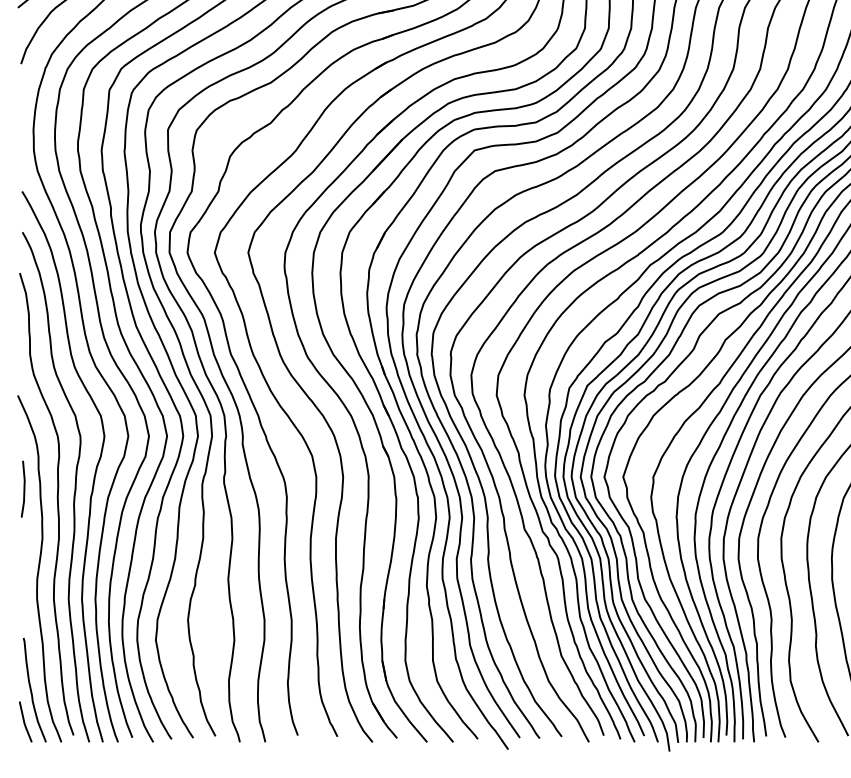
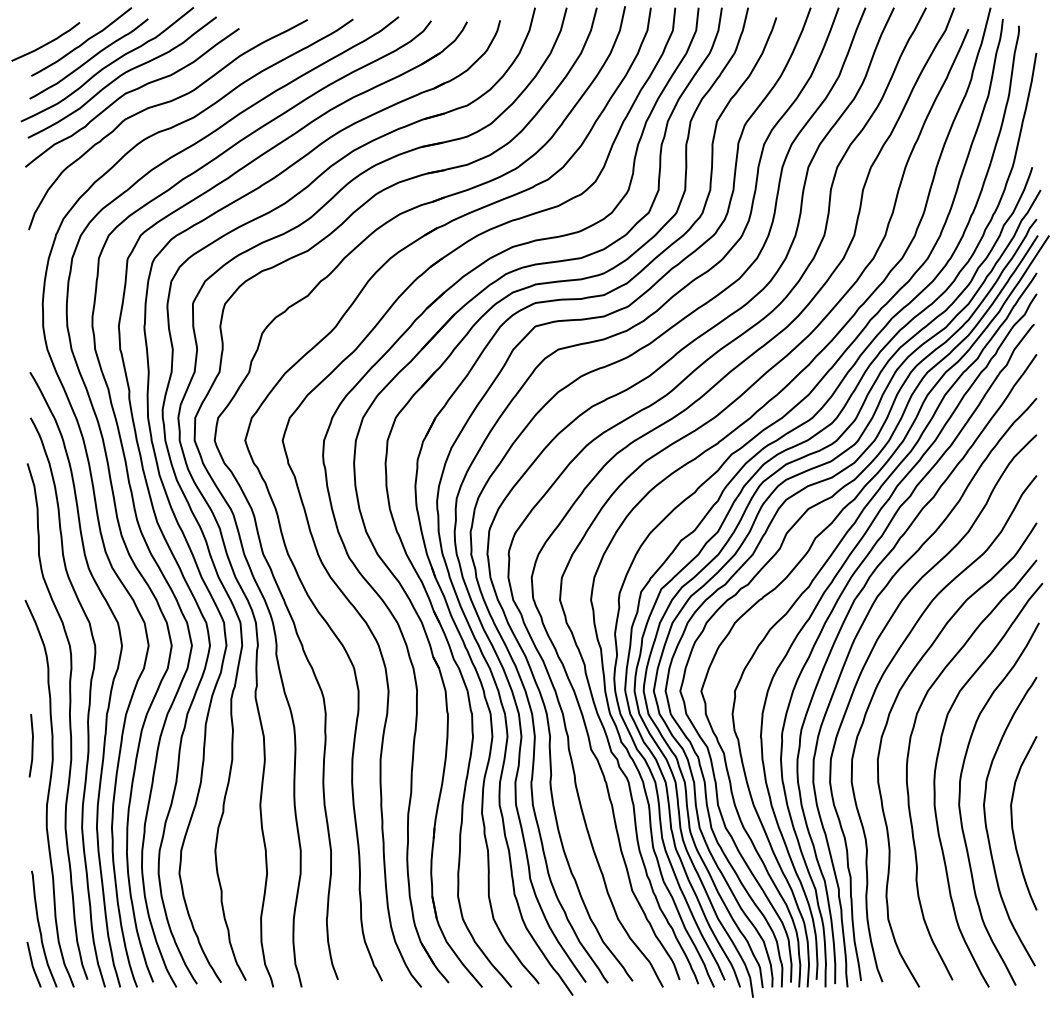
line: (23, 488) -> (31, 745), moved

